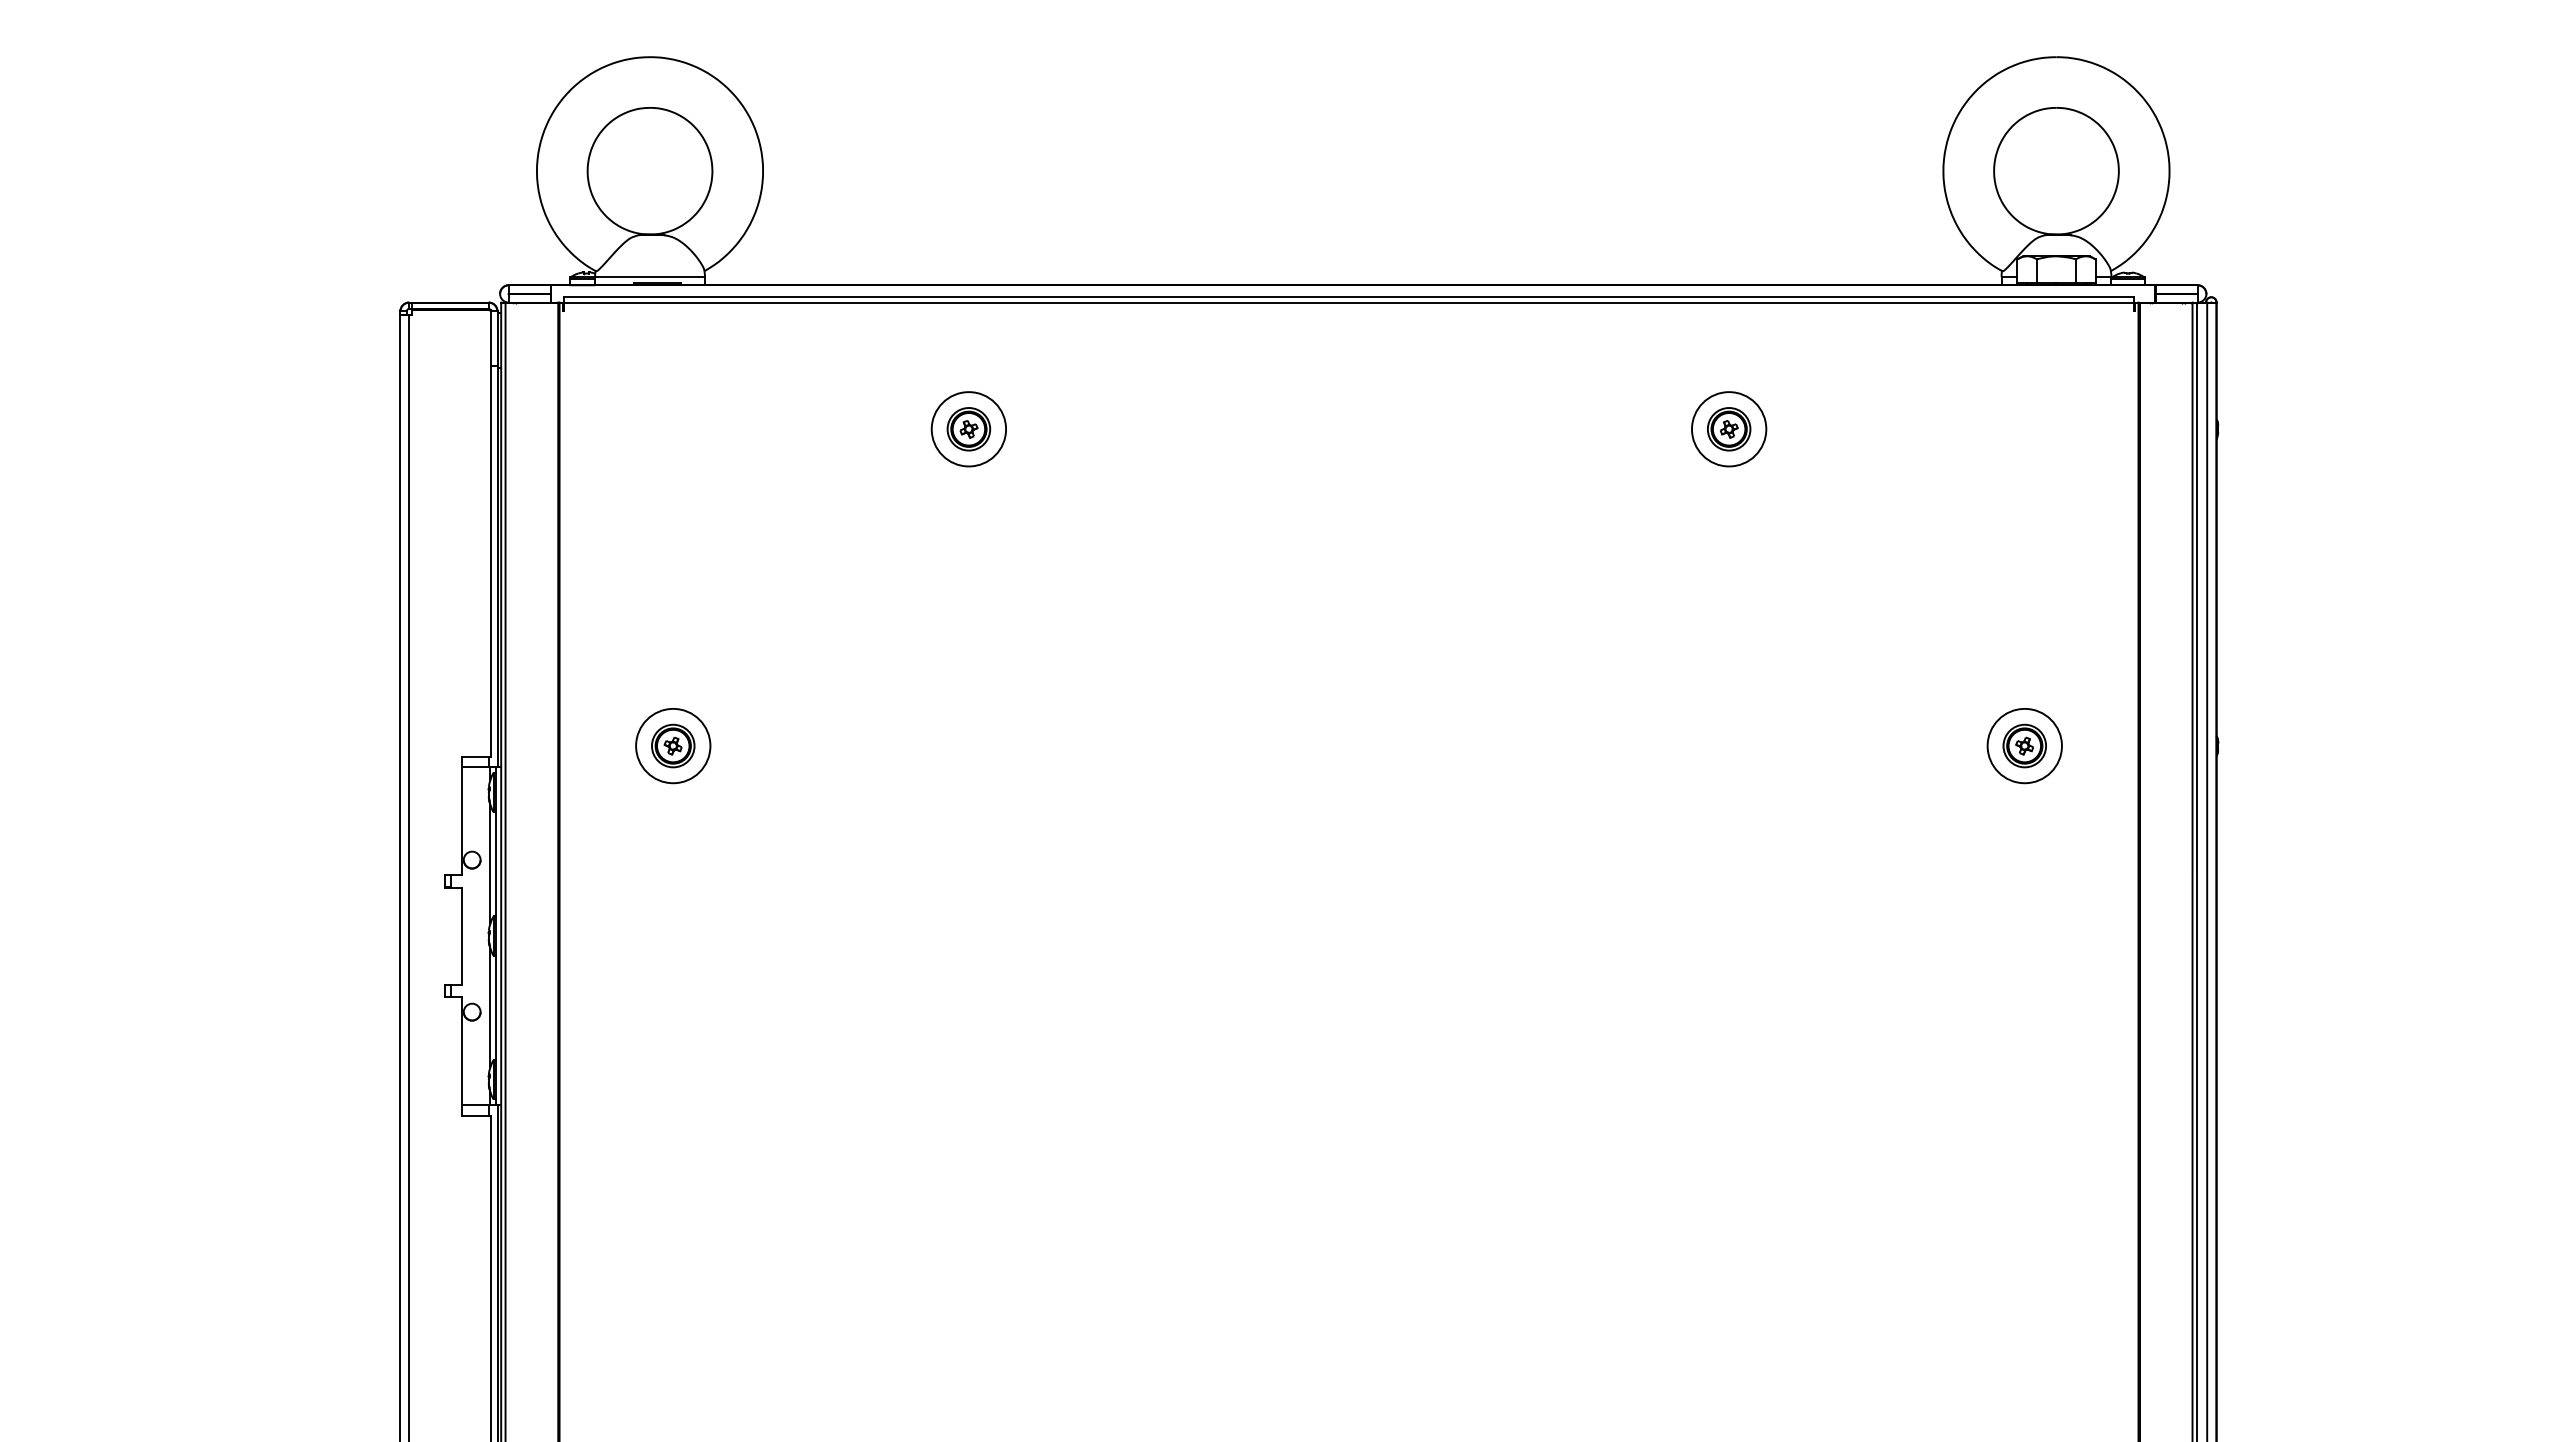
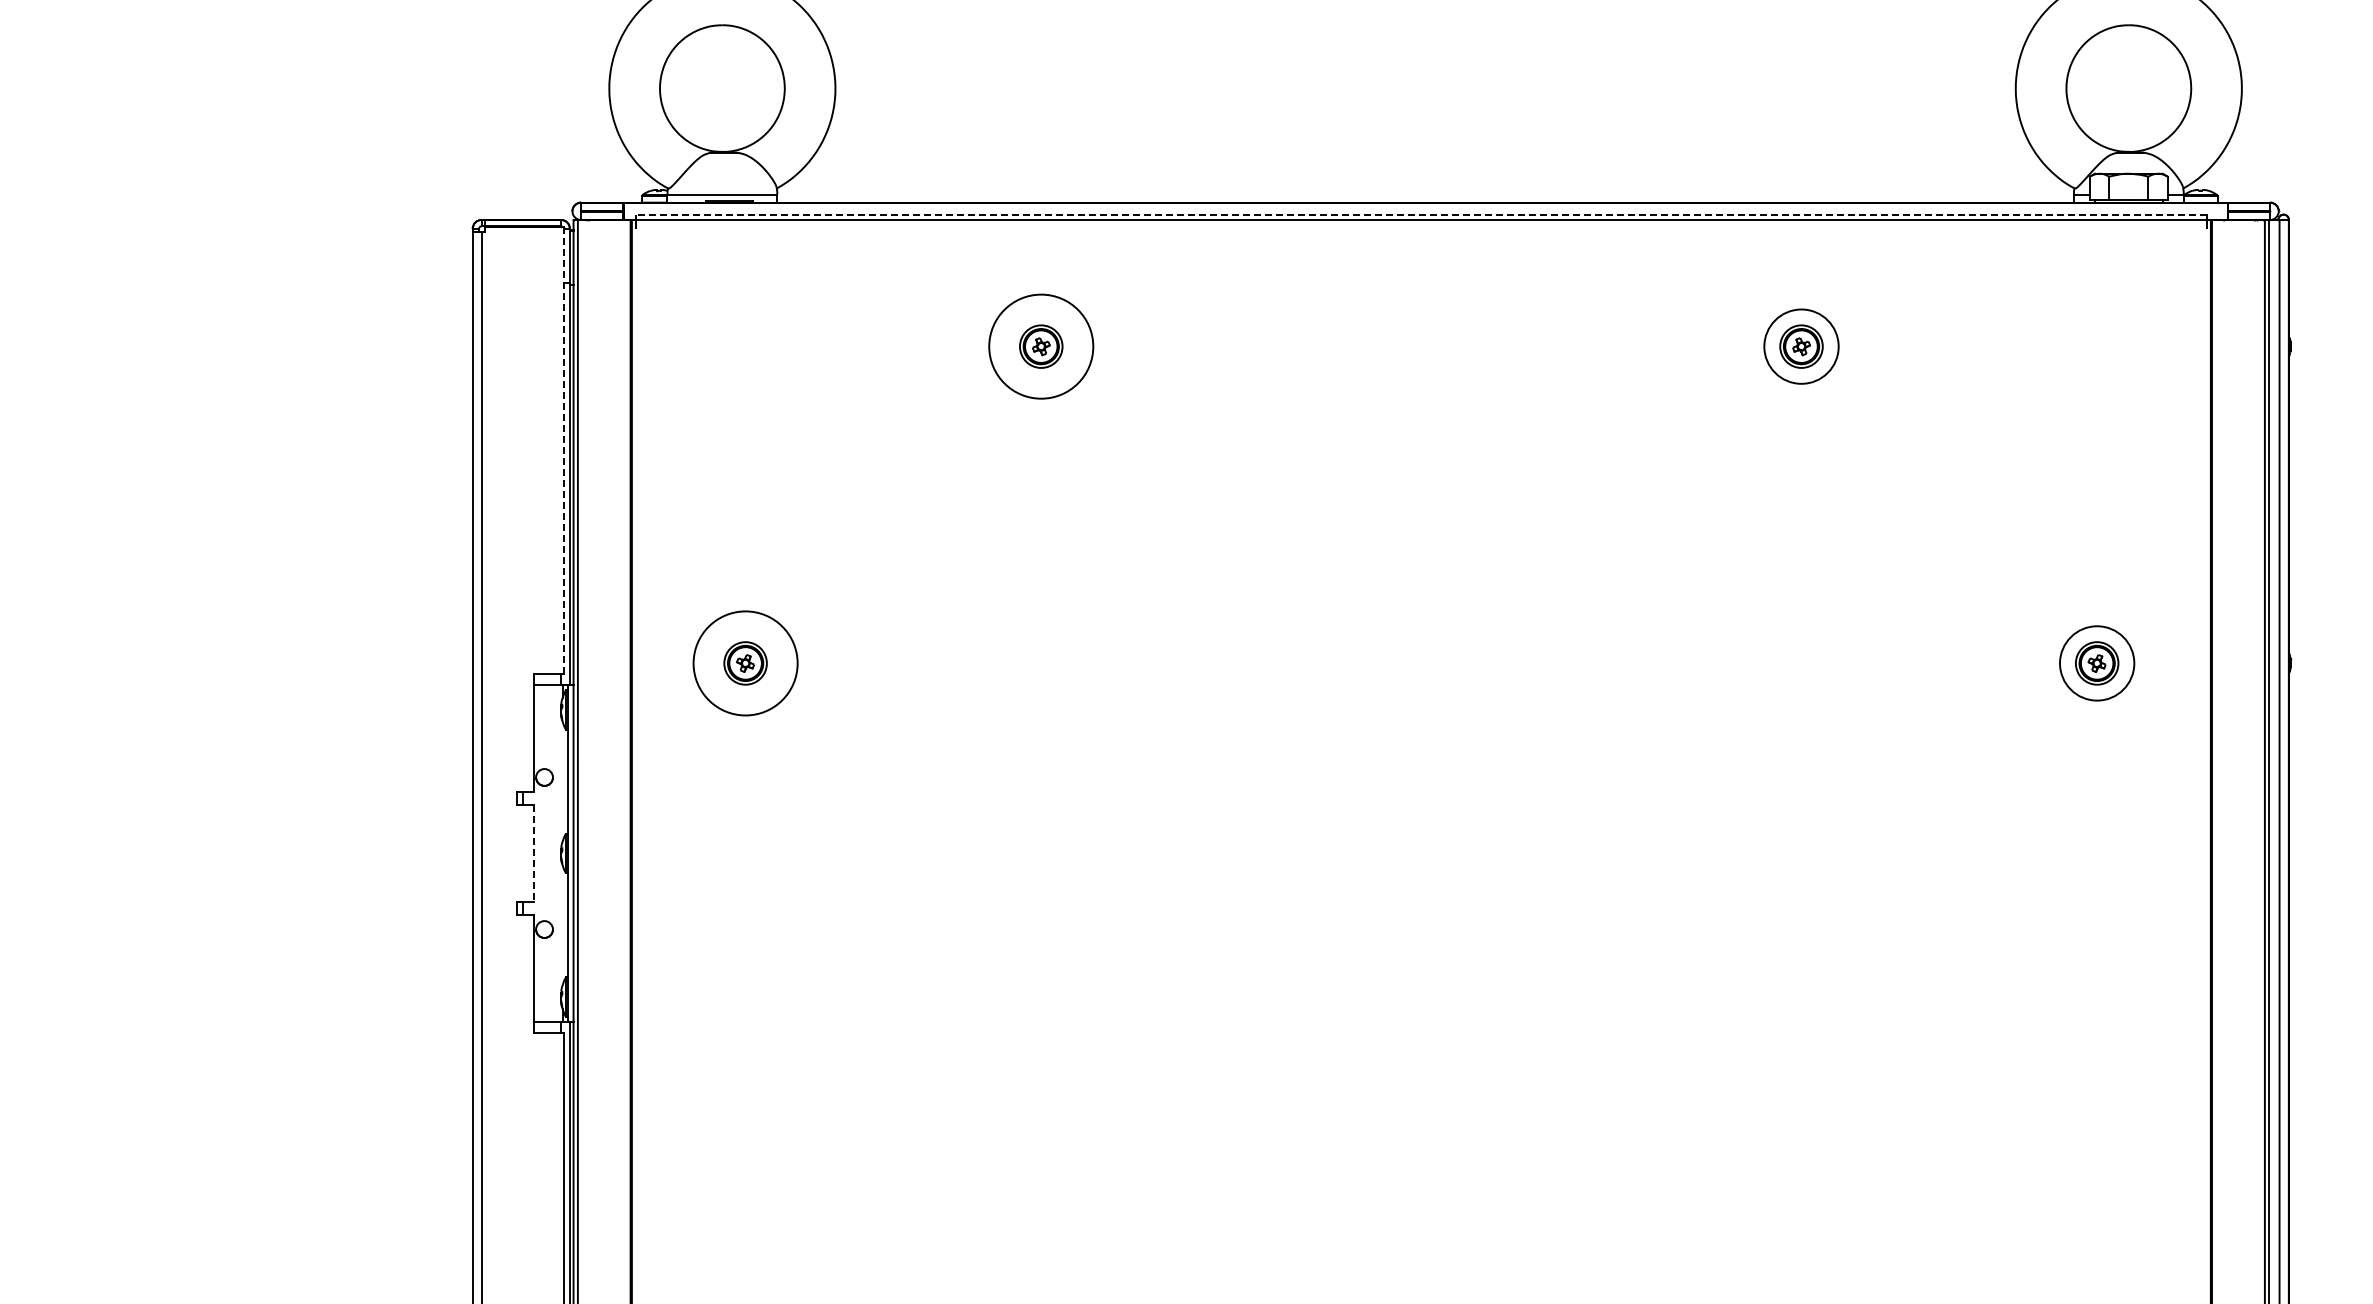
line: (1348, 297) -> (1420, 214), solid -> dashed
circle: (968, 429) -> (1040, 346), size x1.4
line: (491, 532) -> (563, 449), solid -> dashed
circle: (673, 745) -> (745, 662), size x1.4
line: (490, 863) -> (562, 780), removed
line: (461, 936) -> (533, 853), solid -> dashed
line: (490, 1007) -> (562, 924), removed

